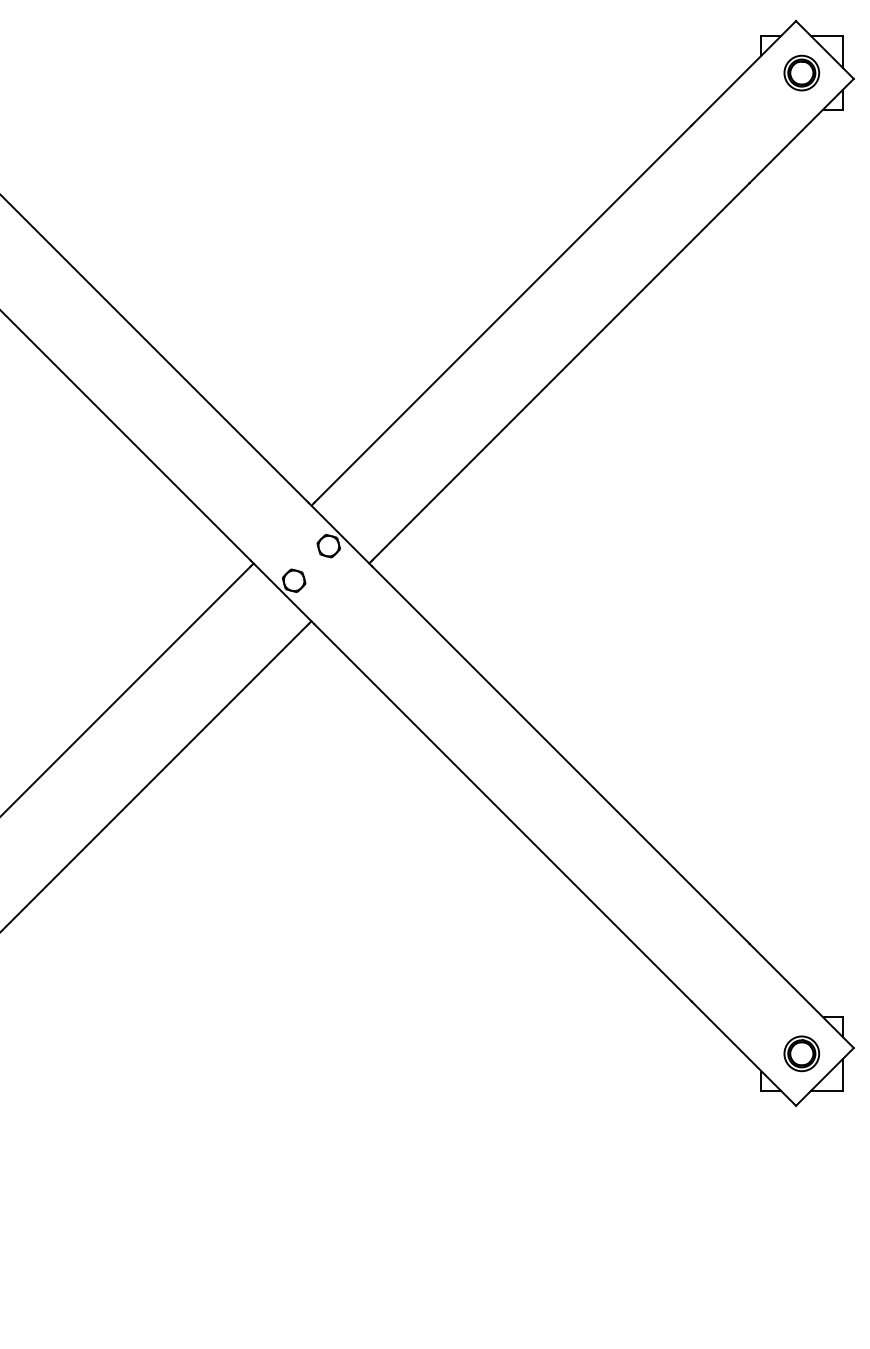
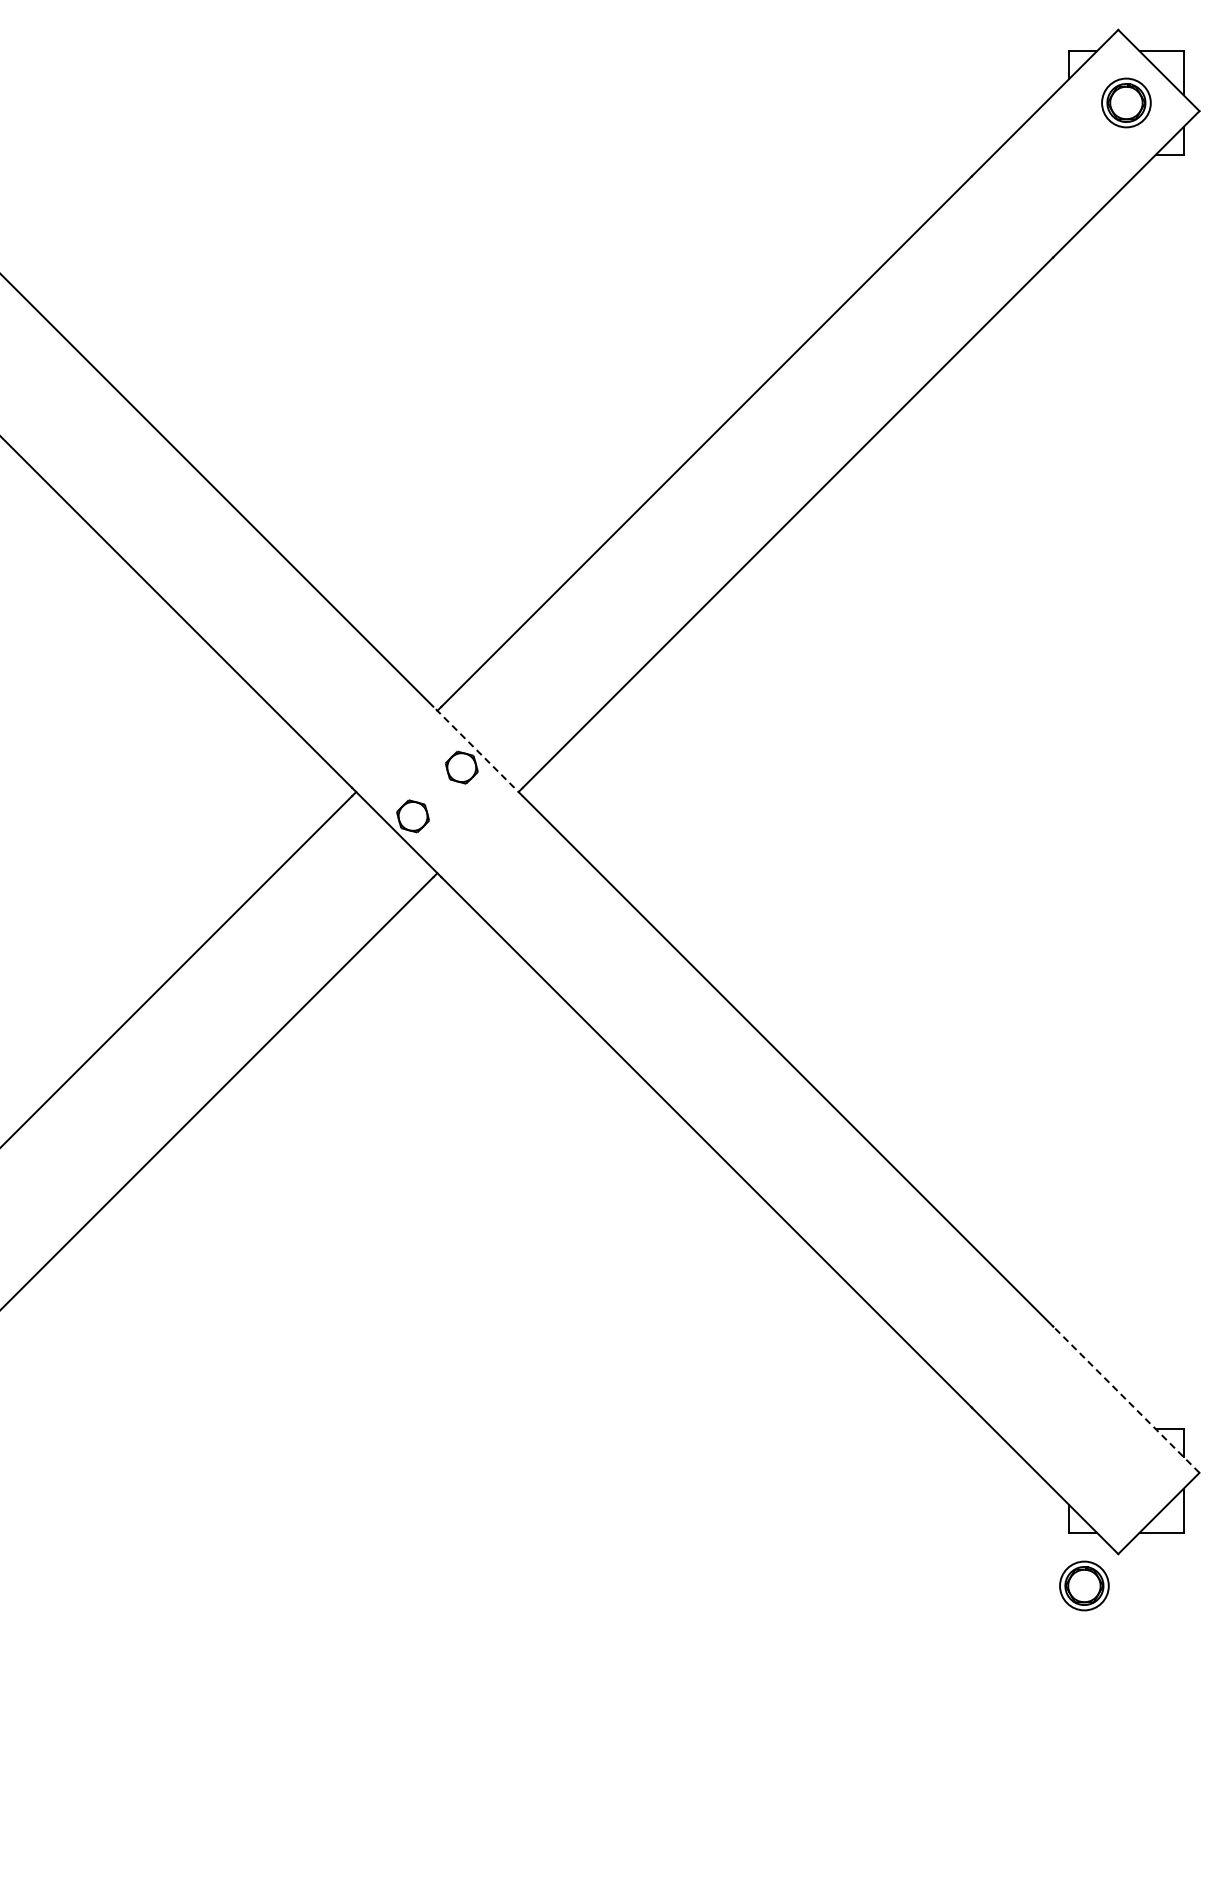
line: (339, 534) -> (477, 751), solid -> dashed
line: (801, 995) -> (1126, 1399), solid -> dashed
part: (801, 1053) -> (1084, 1585), moved

